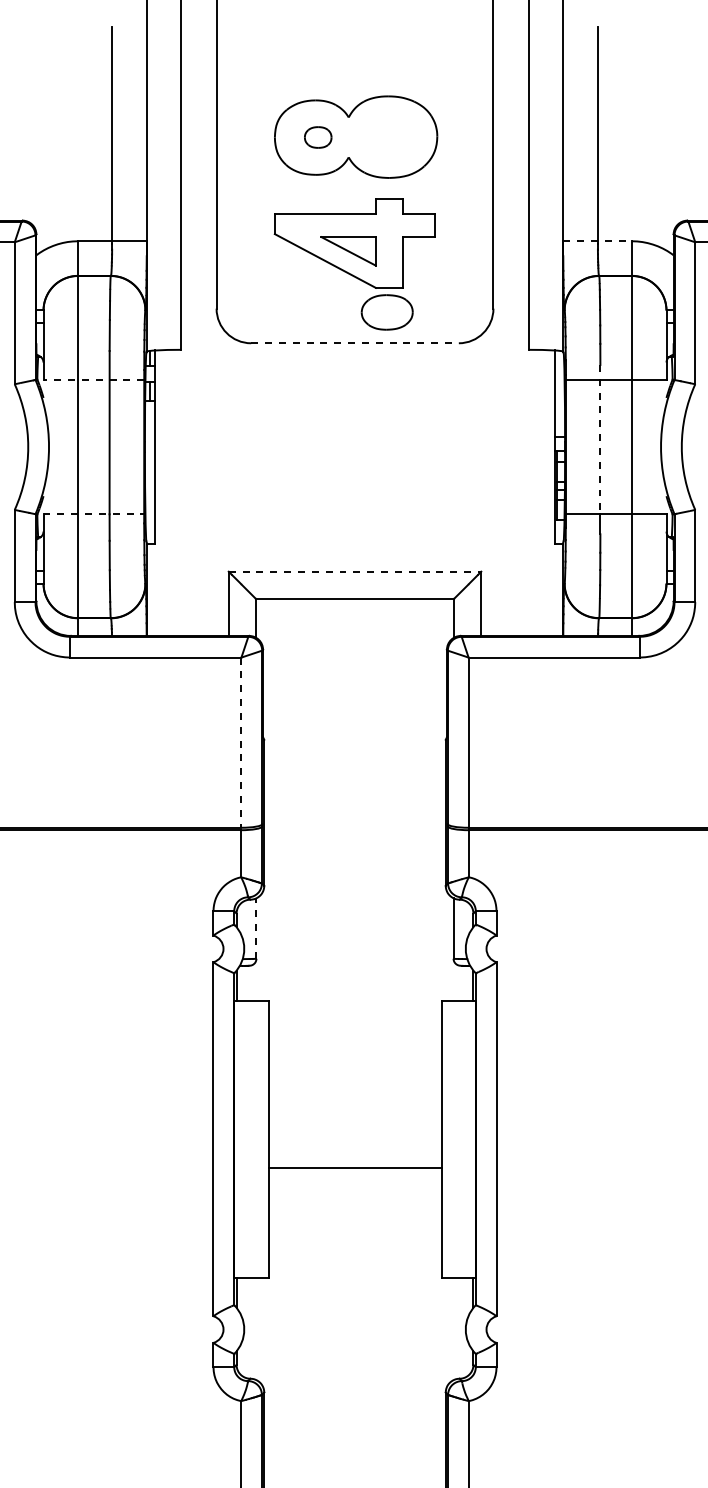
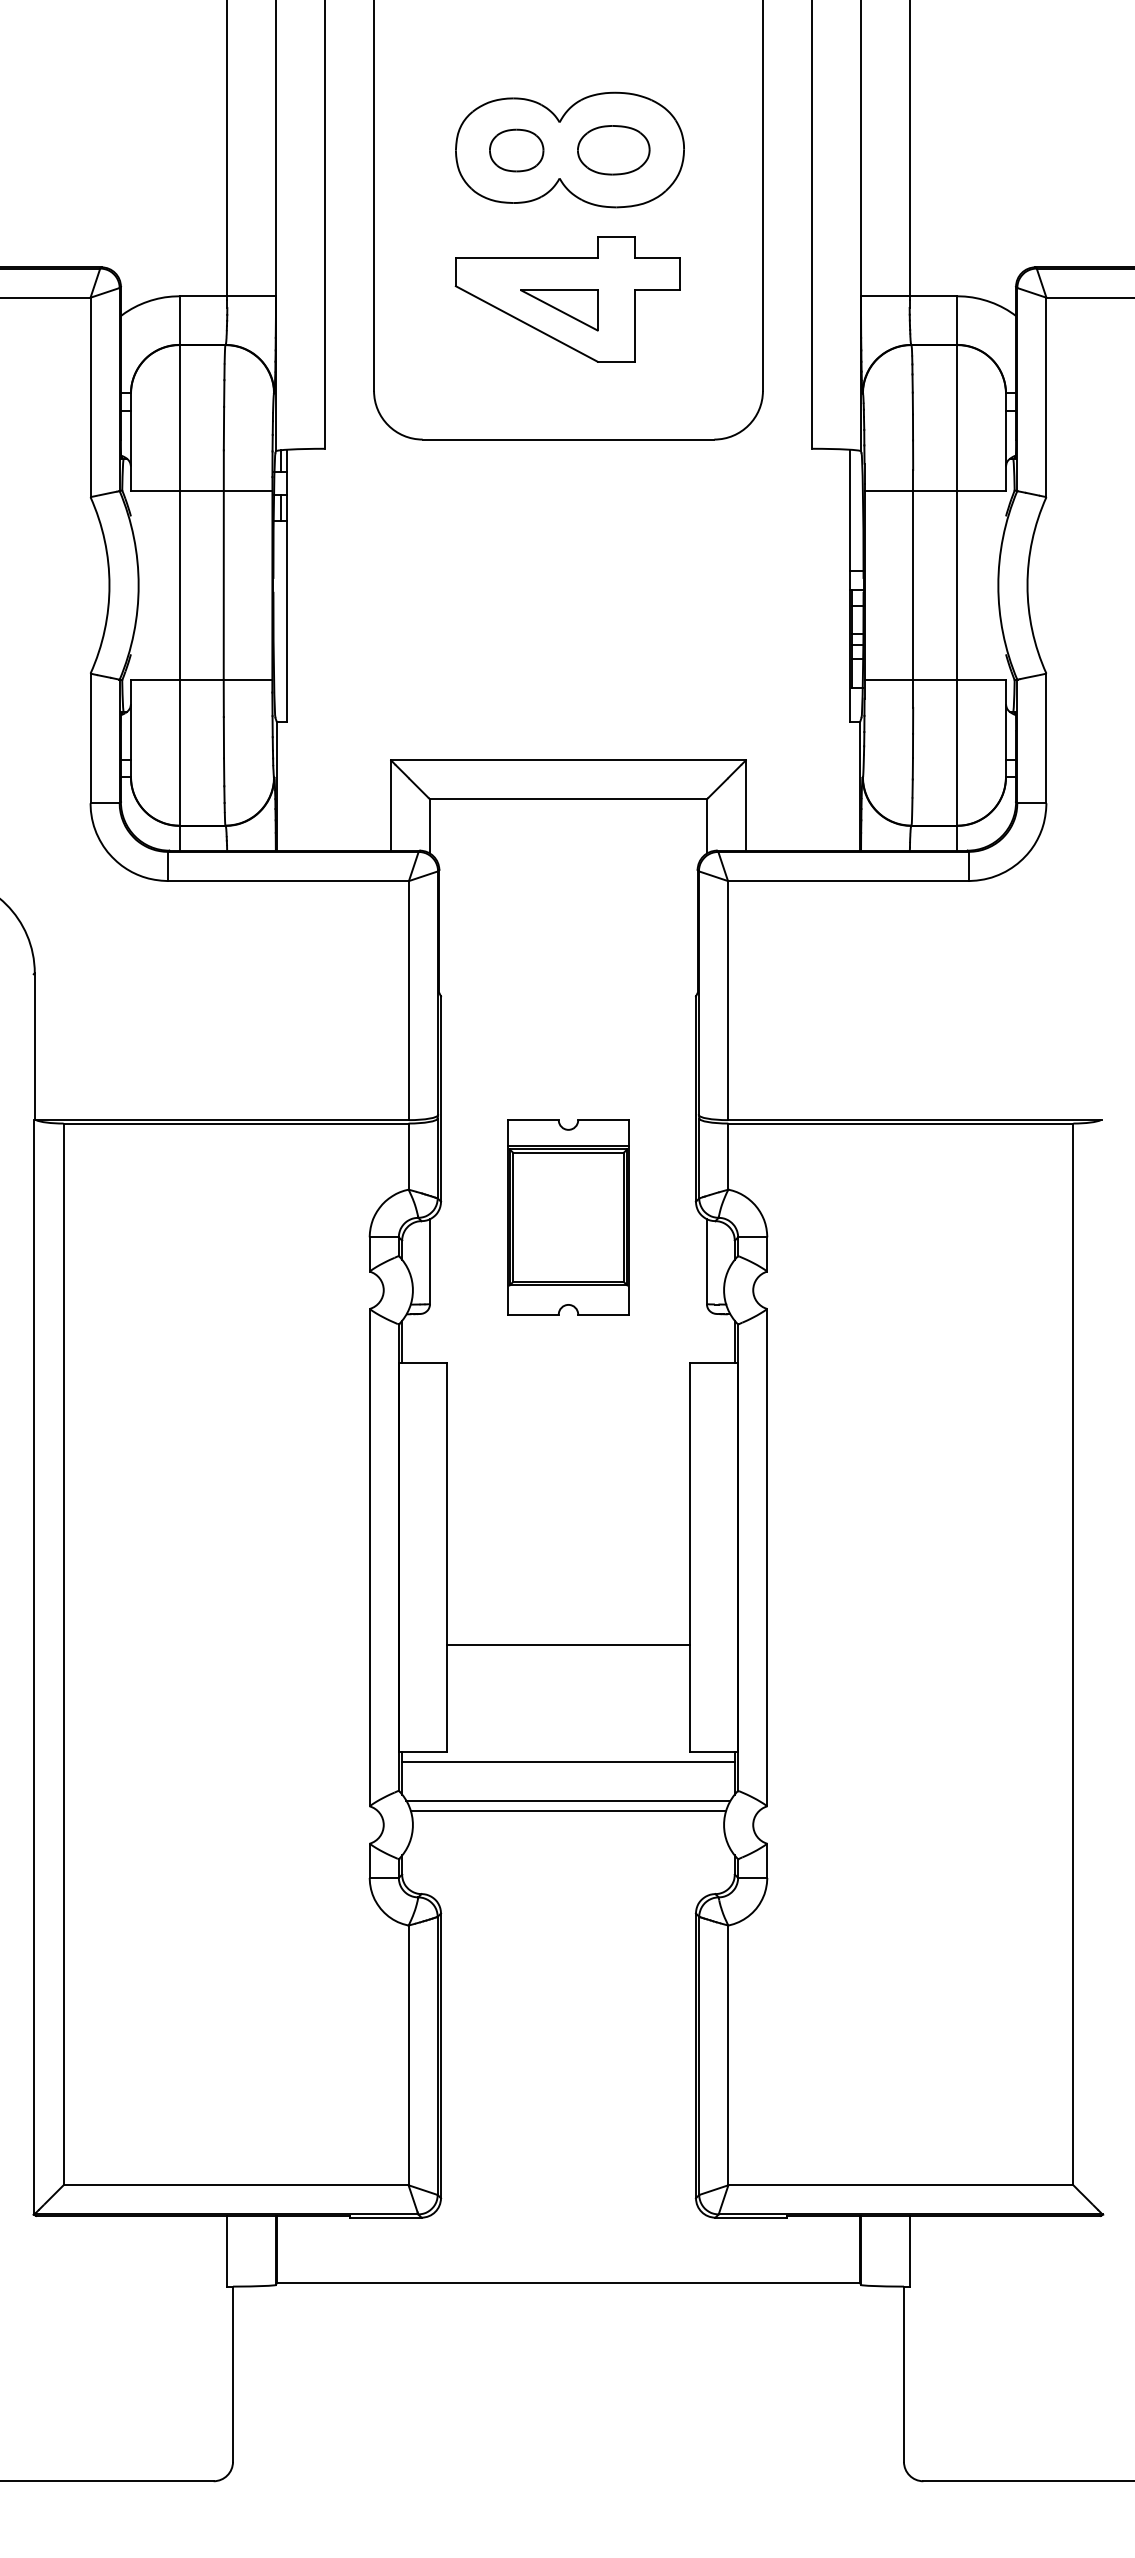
part: (318, 137) -> (516, 150), size x1.43
line: (597, 241) -> (909, 296), dashed -> solid
part: (387, 312) -> (613, 150), moved
line: (355, 343) -> (568, 439), dashed -> solid
line: (93, 379) -> (201, 490), dashed -> solid
line: (600, 439) -> (913, 574), dashed -> solid
line: (93, 514) -> (201, 679), dashed -> solid
line: (355, 571) -> (569, 760), dashed -> solid
line: (241, 742) -> (408, 1000), dashed -> solid
part: (355, 897) -> (568, 1217), added
line: (256, 928) -> (430, 1261), dashed -> solid
line: (355, 1168) -> (568, 1645), moved
line: (355, 1284) -> (568, 1761), added
line: (355, 1312) -> (568, 1800), added
line: (355, 1319) -> (568, 1810), added

